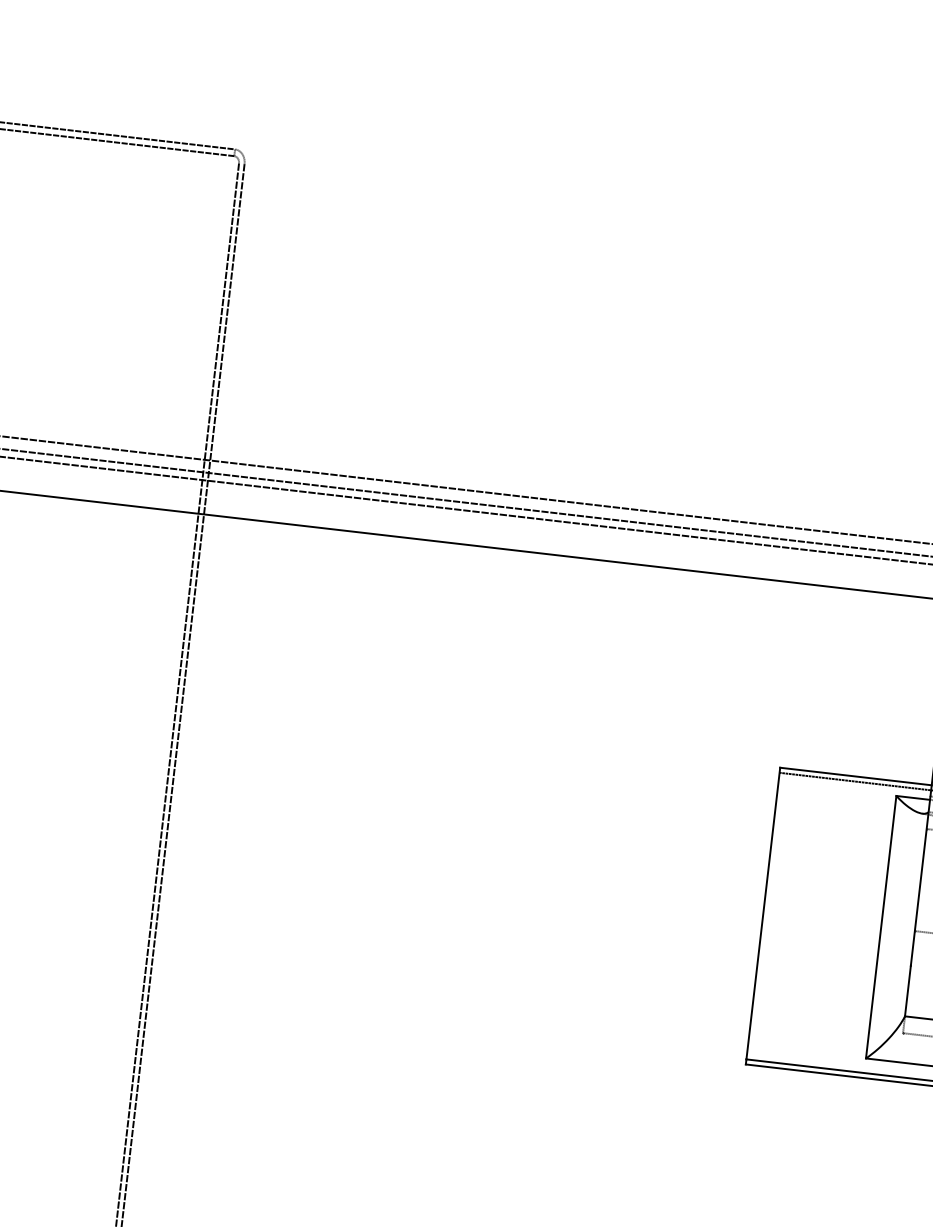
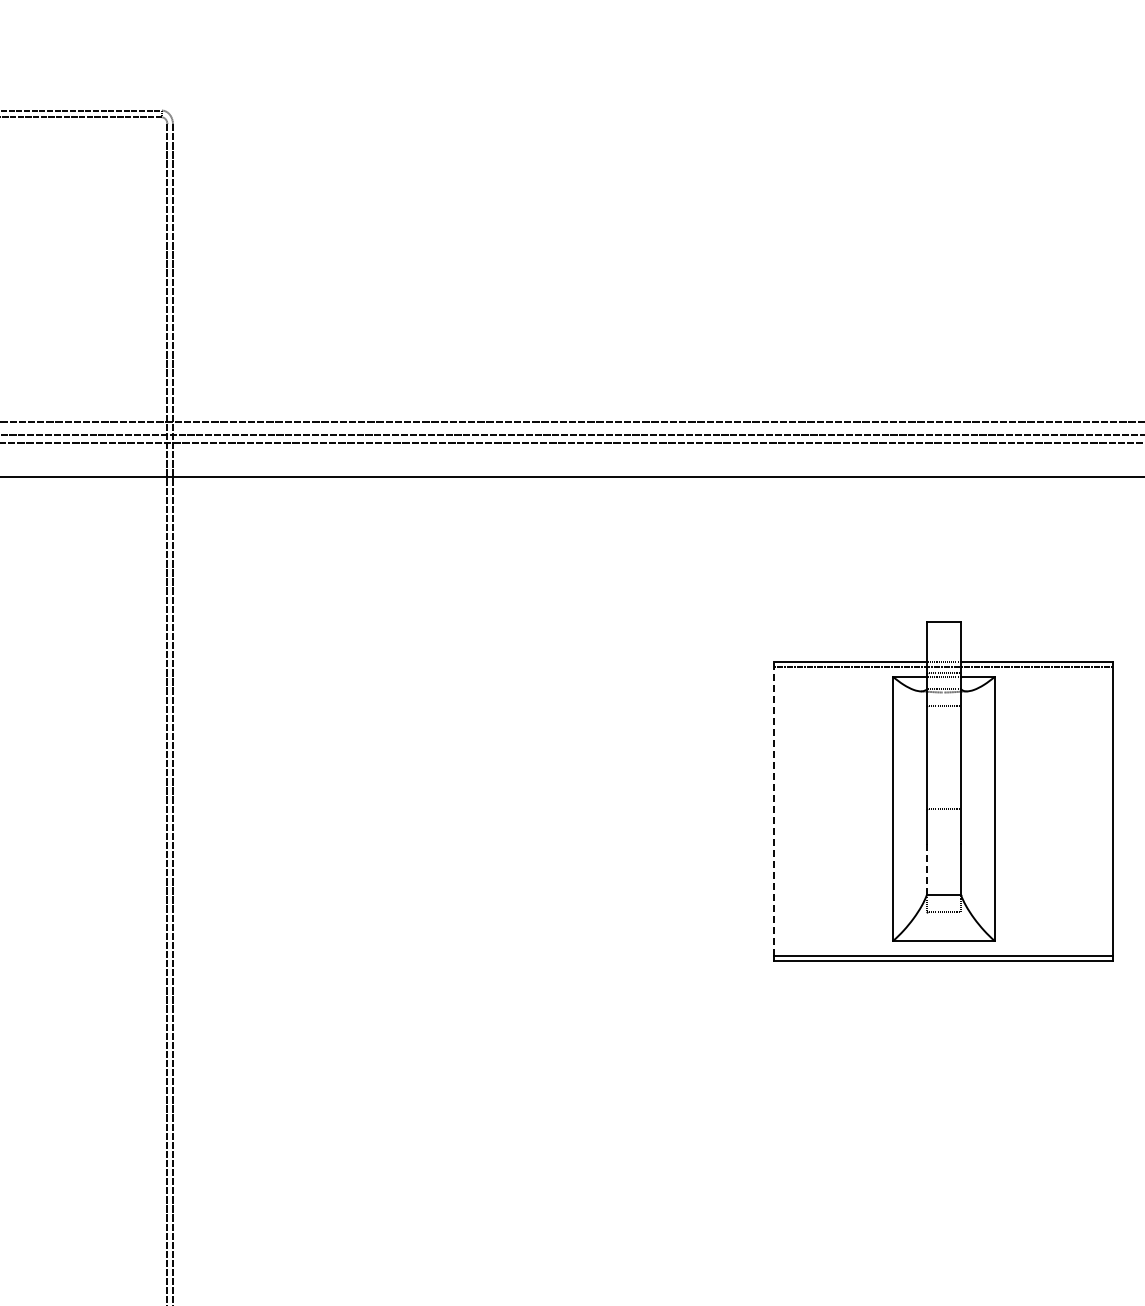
line: (763, 913) -> (774, 808), solid -> dashed
line: (907, 991) -> (926, 869), solid -> dashed

